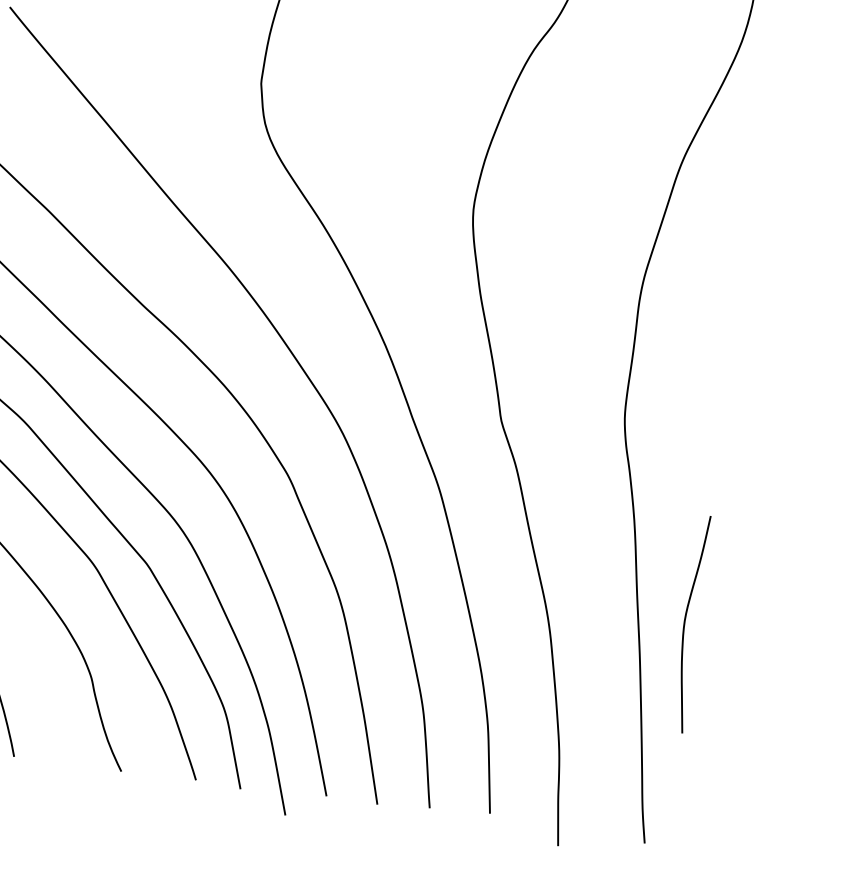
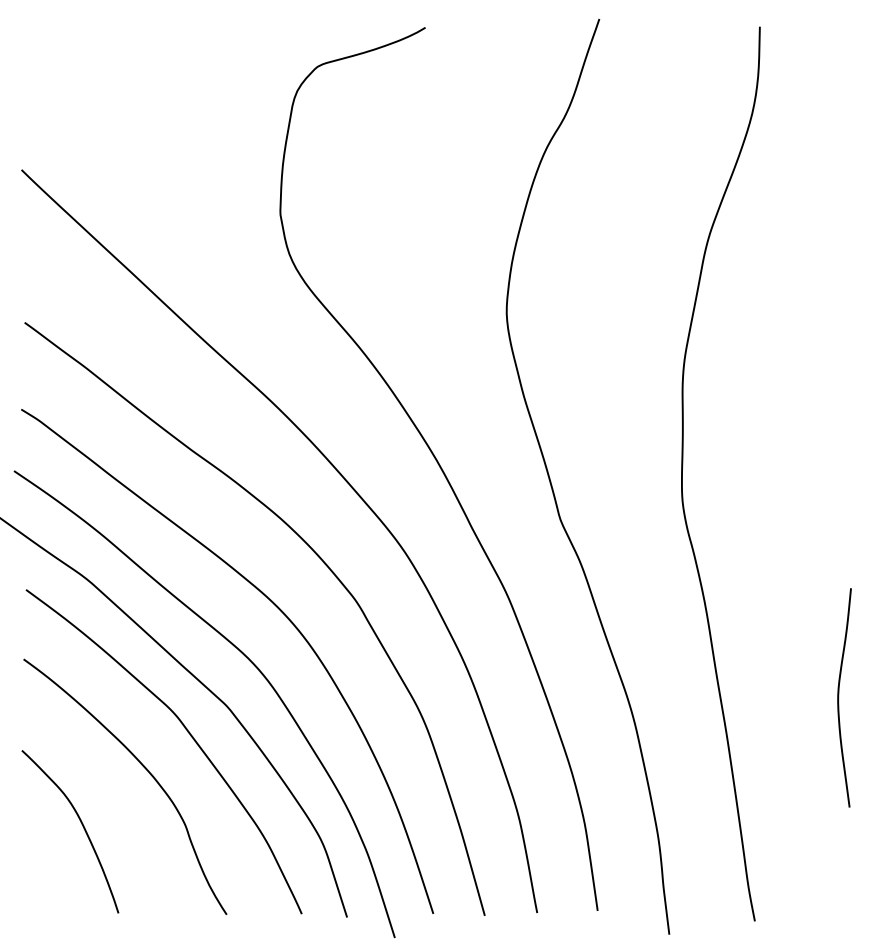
curve: (685, 622) -> (839, 697), moved

